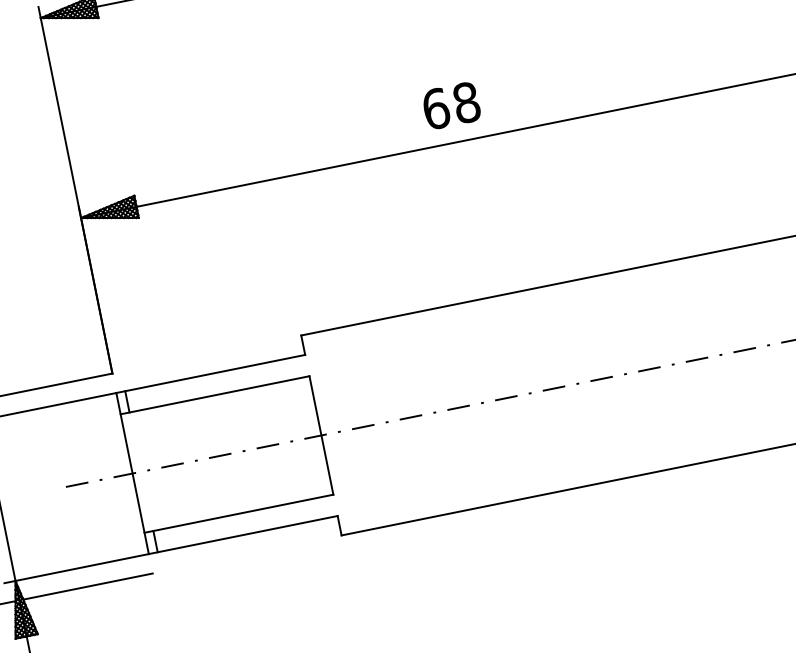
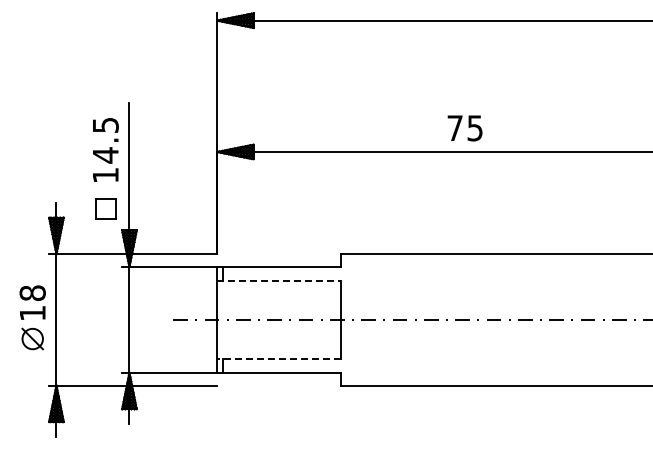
text: (451, 106) -> (465, 128), 68 -> 75
line: (215, 394) -> (279, 280), solid -> dashed
line: (237, 513) -> (278, 358), solid -> dashed

